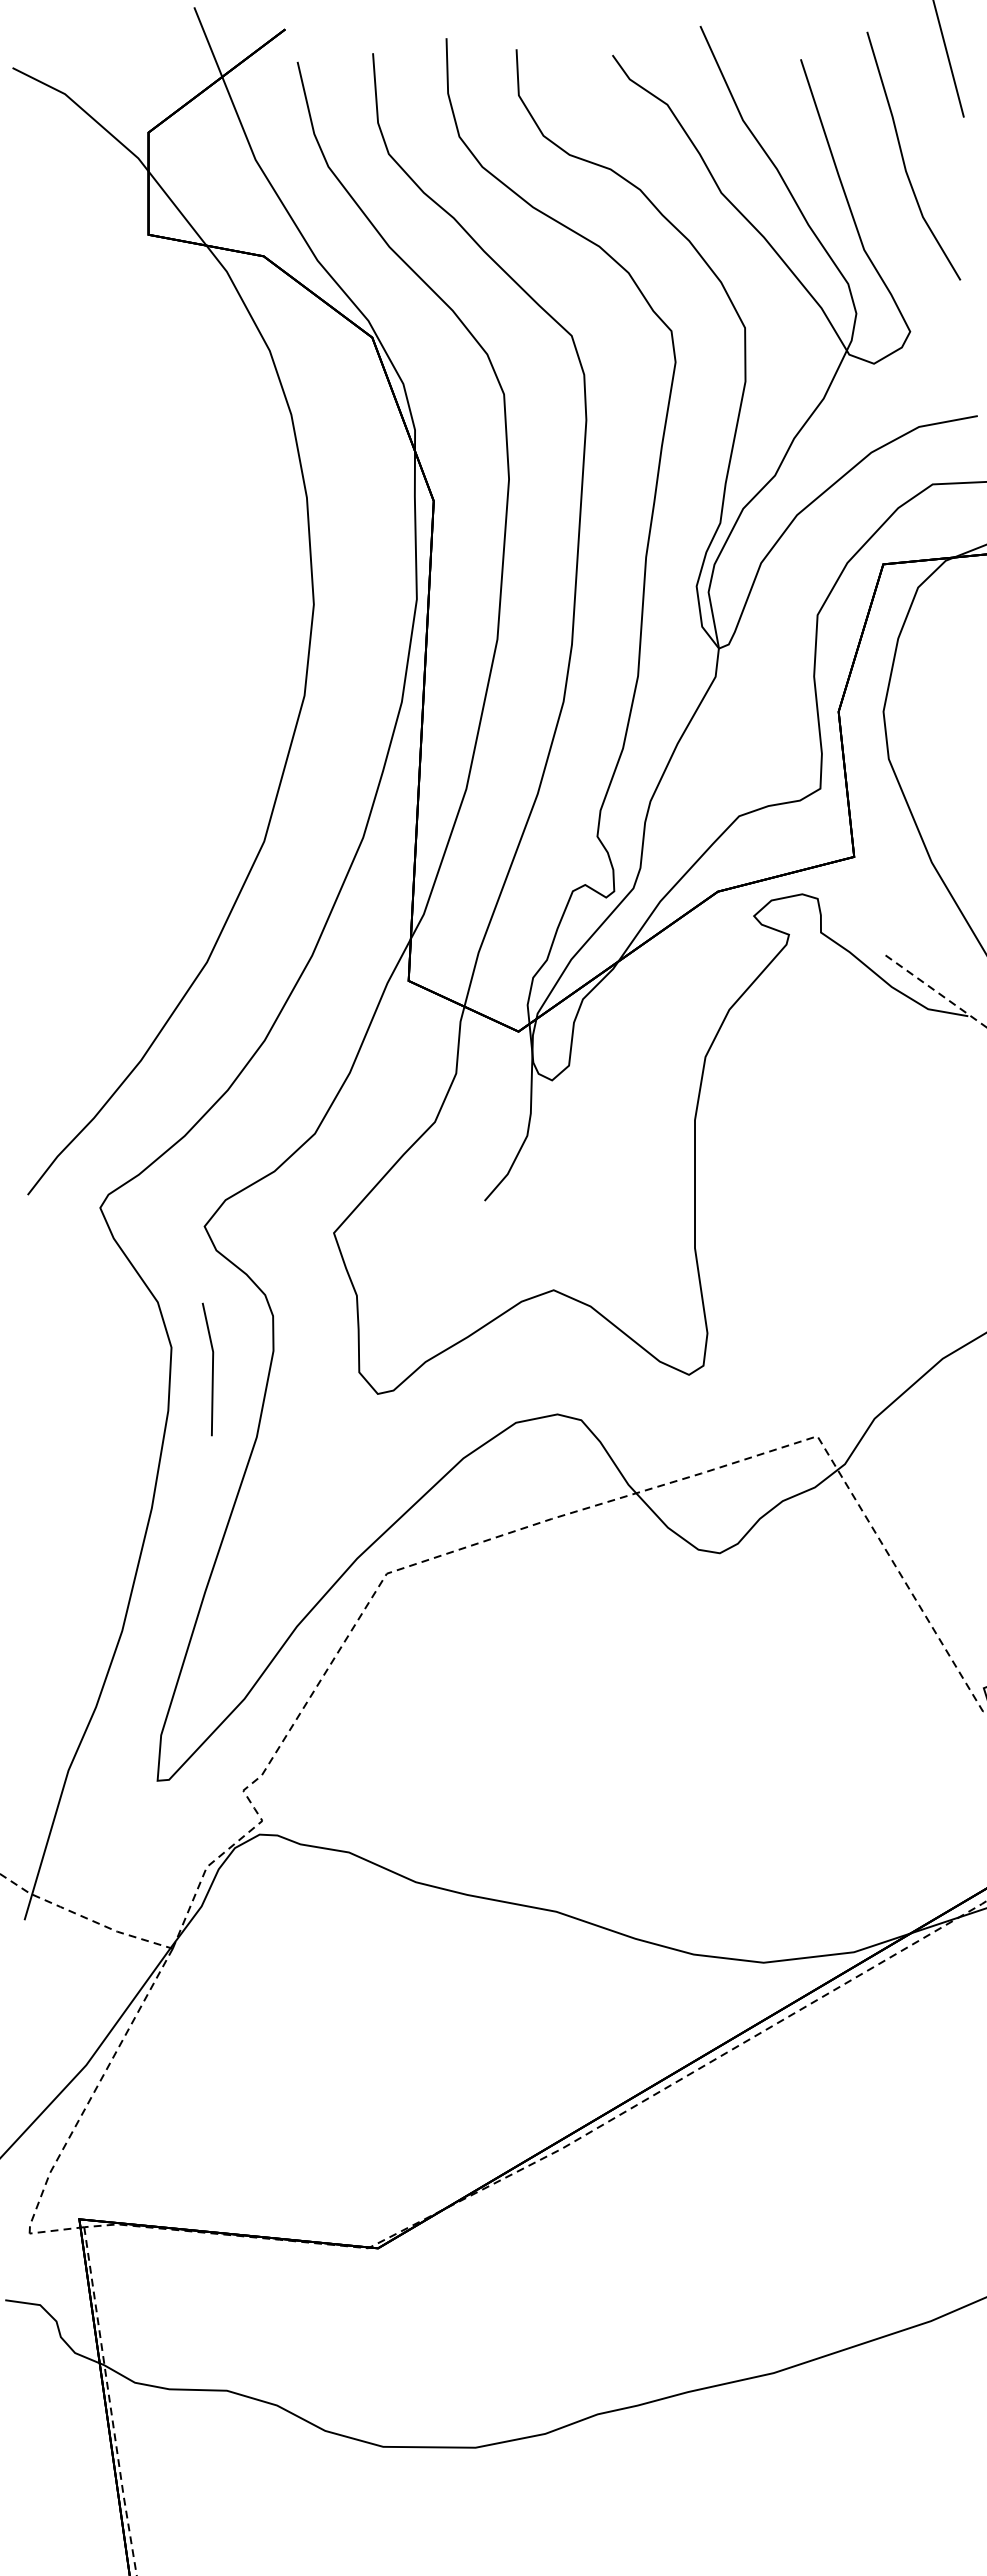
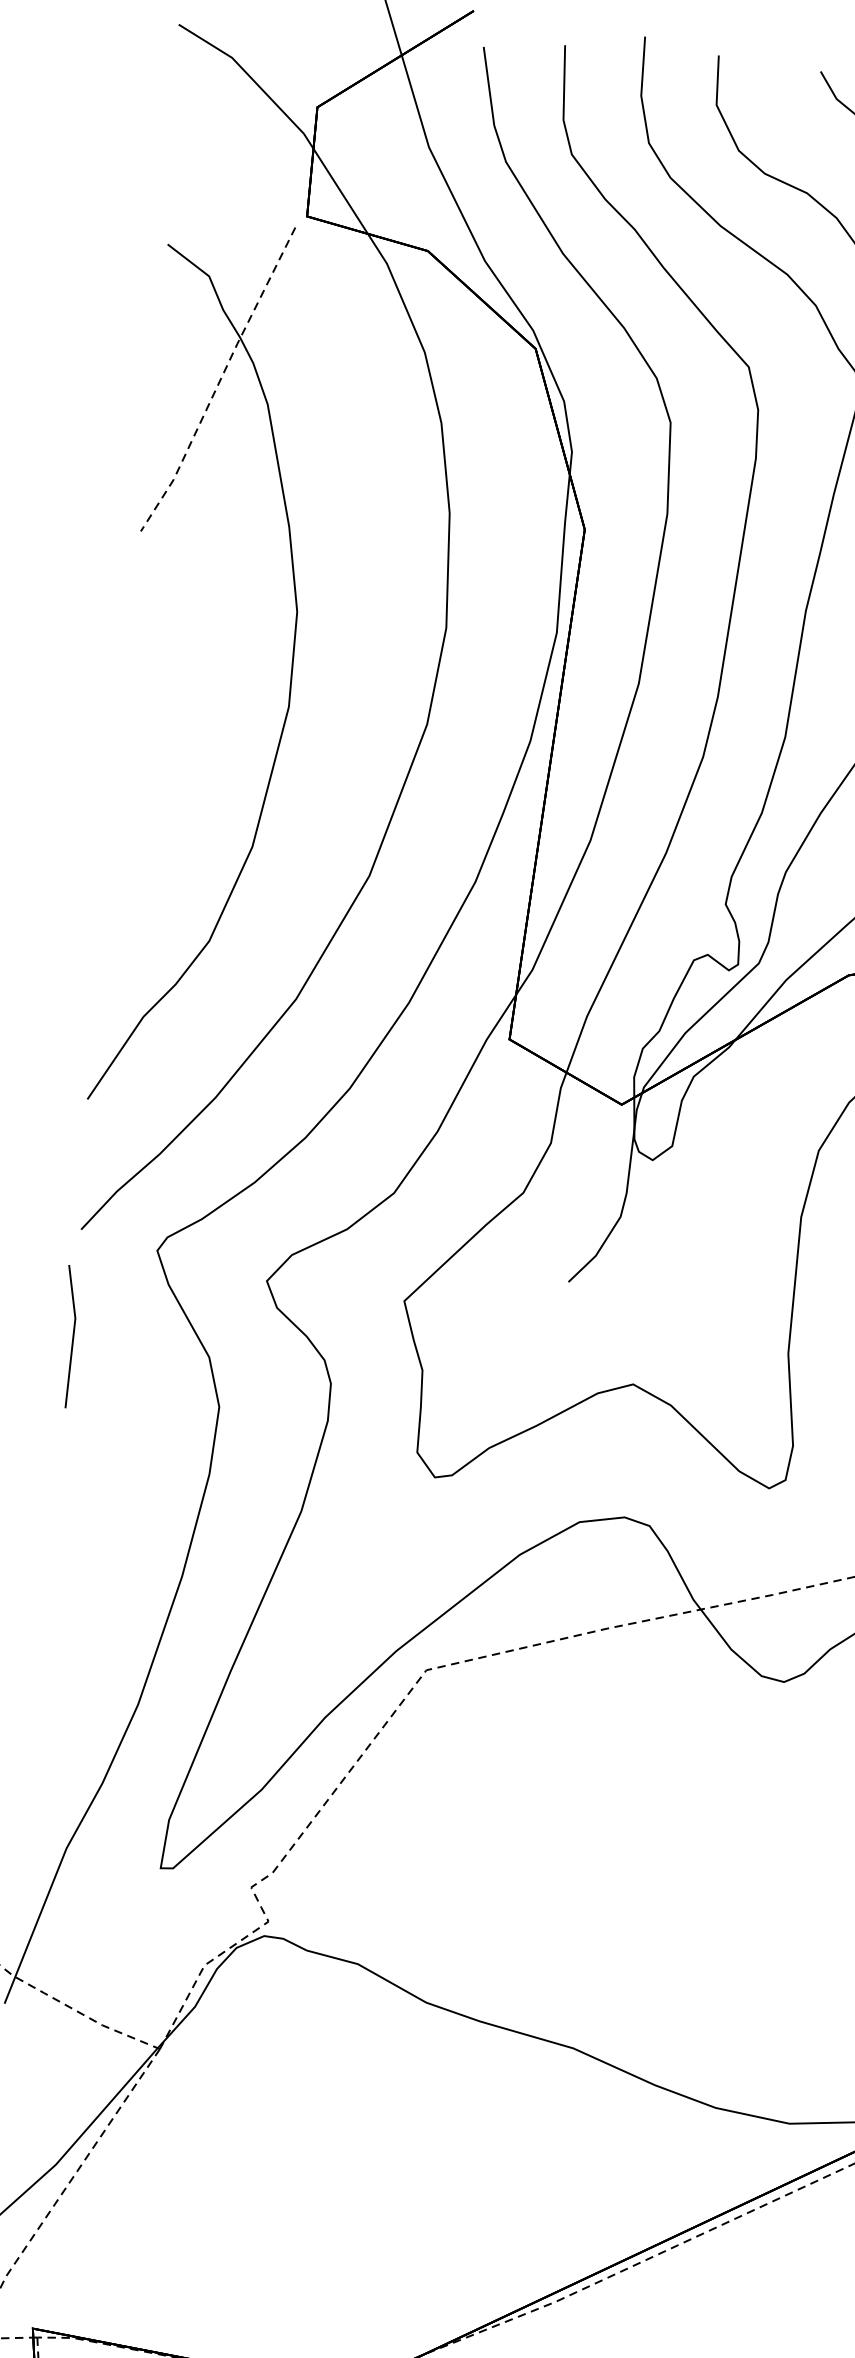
part: (173, 659) -> (290, 672), added
line: (212, 1369) -> (72, 1337), moved

